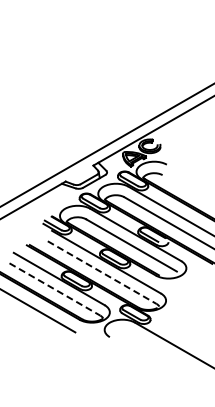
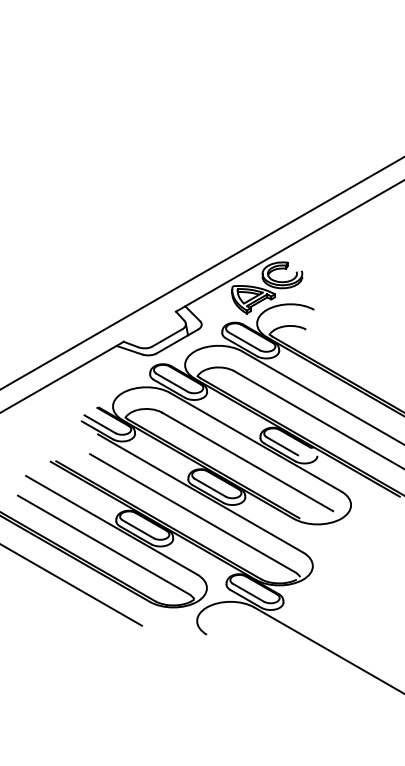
line: (102, 272) -> (193, 512), dashed -> solid
line: (55, 289) -> (104, 544), dashed -> solid

